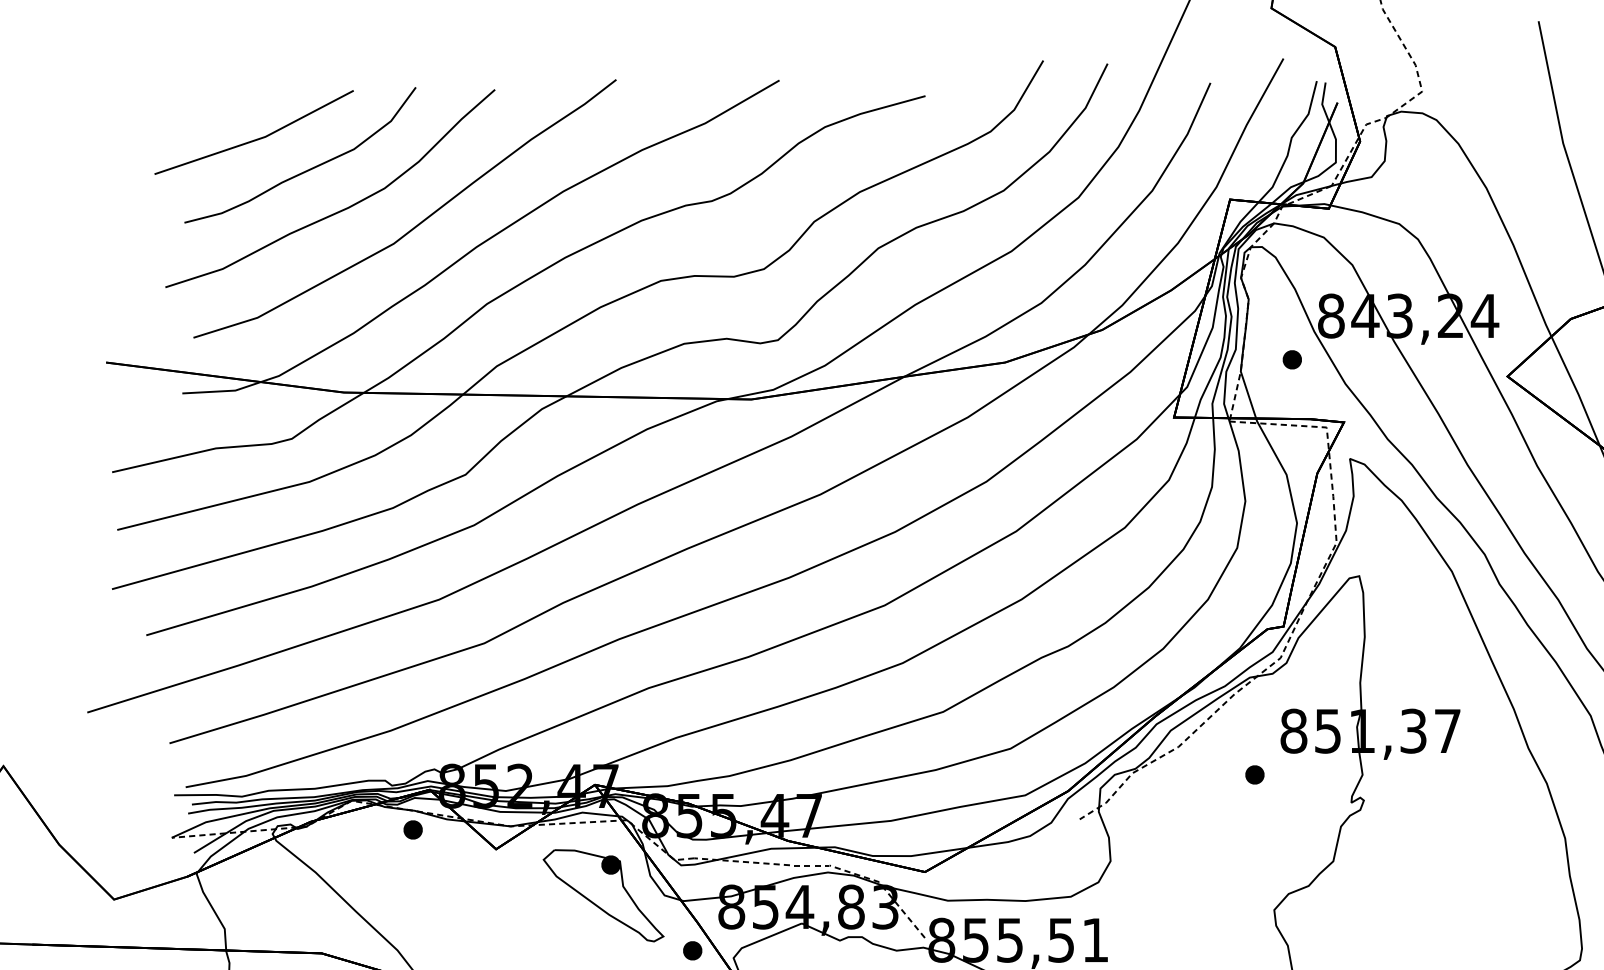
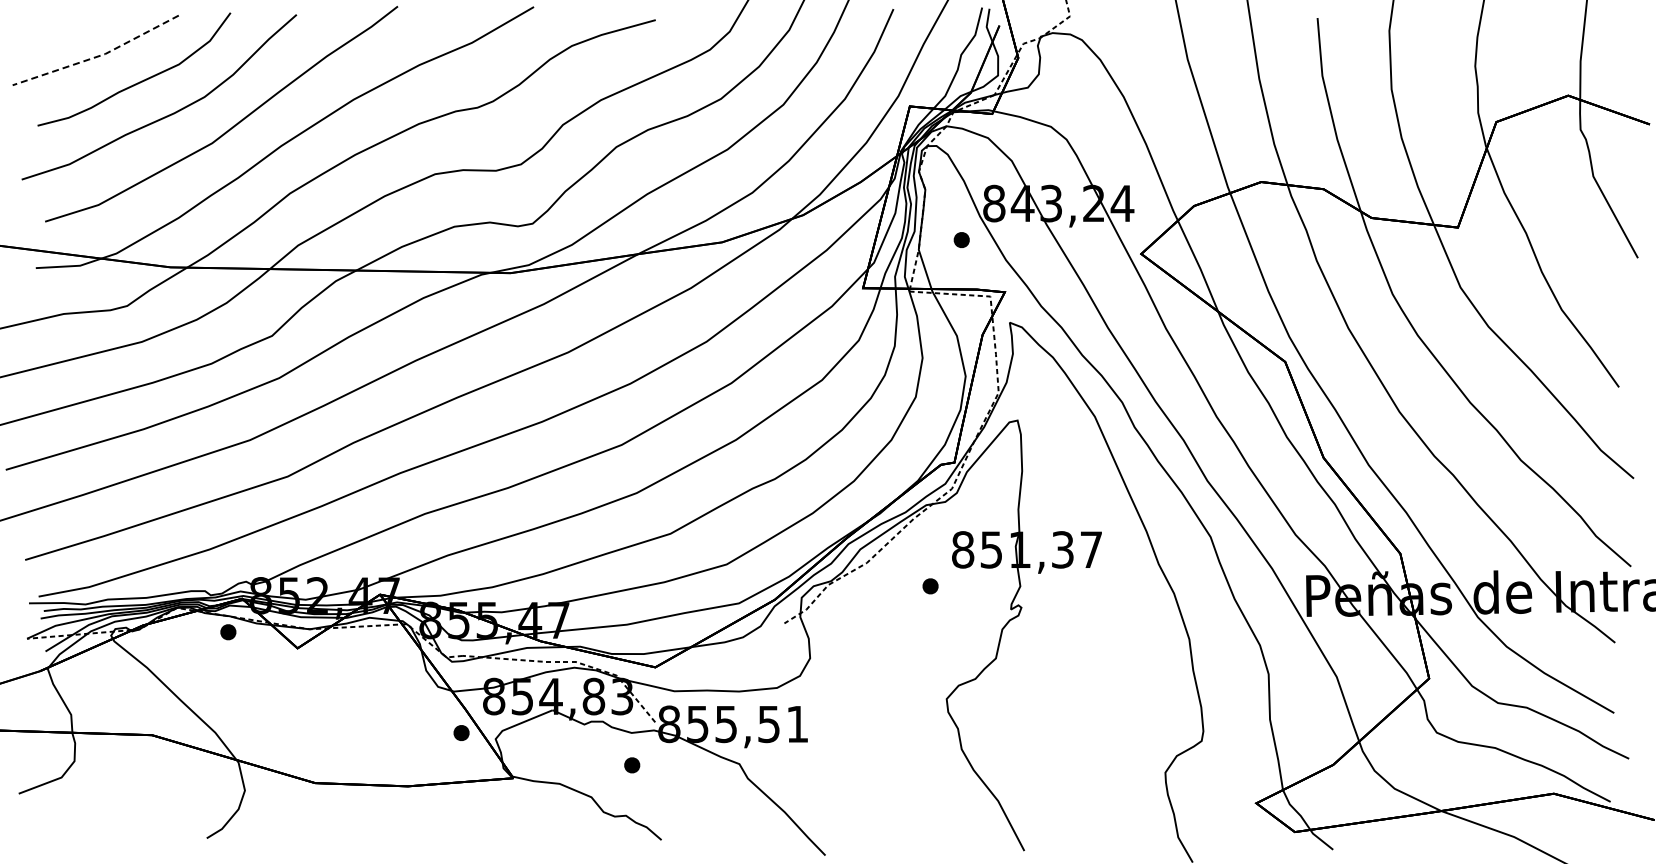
line: (257, 139) -> (98, 56), solid -> dashed
part: (603, 896) -> (387, 687), removed

